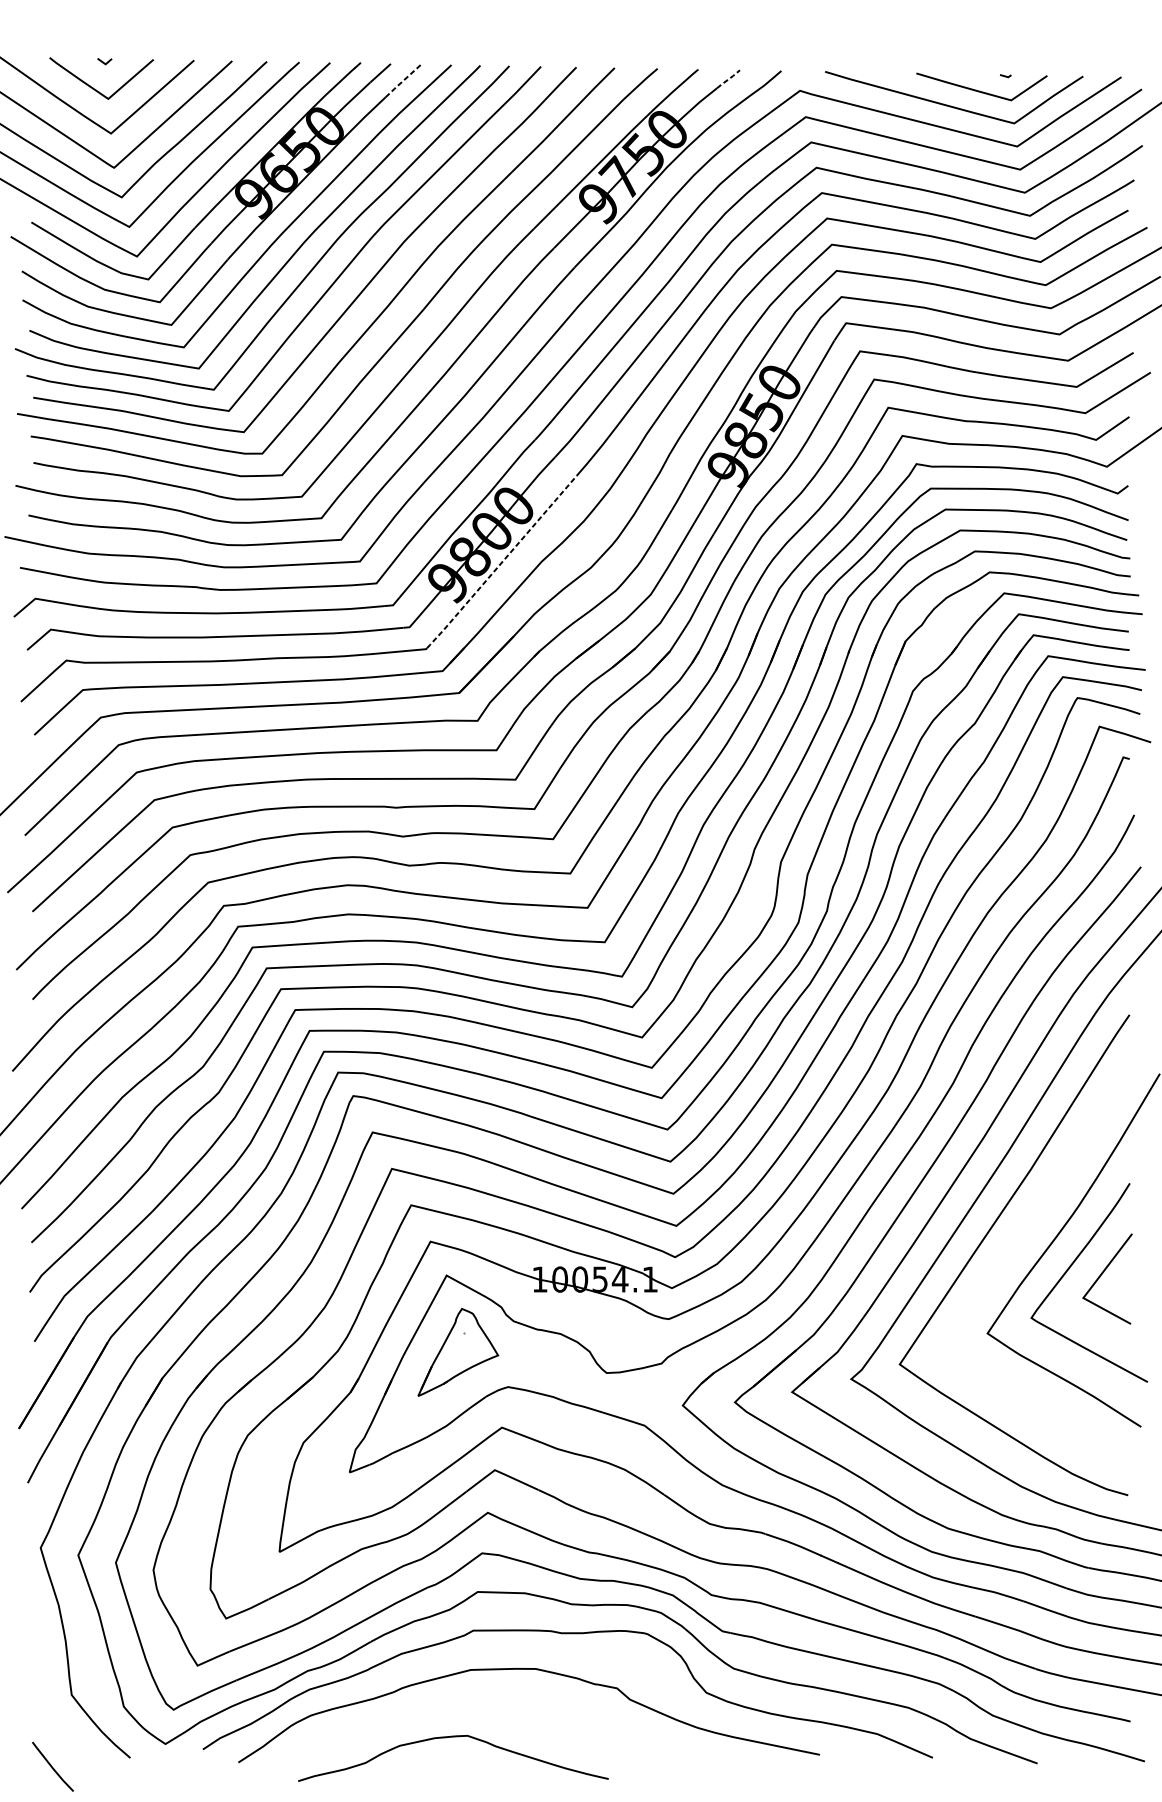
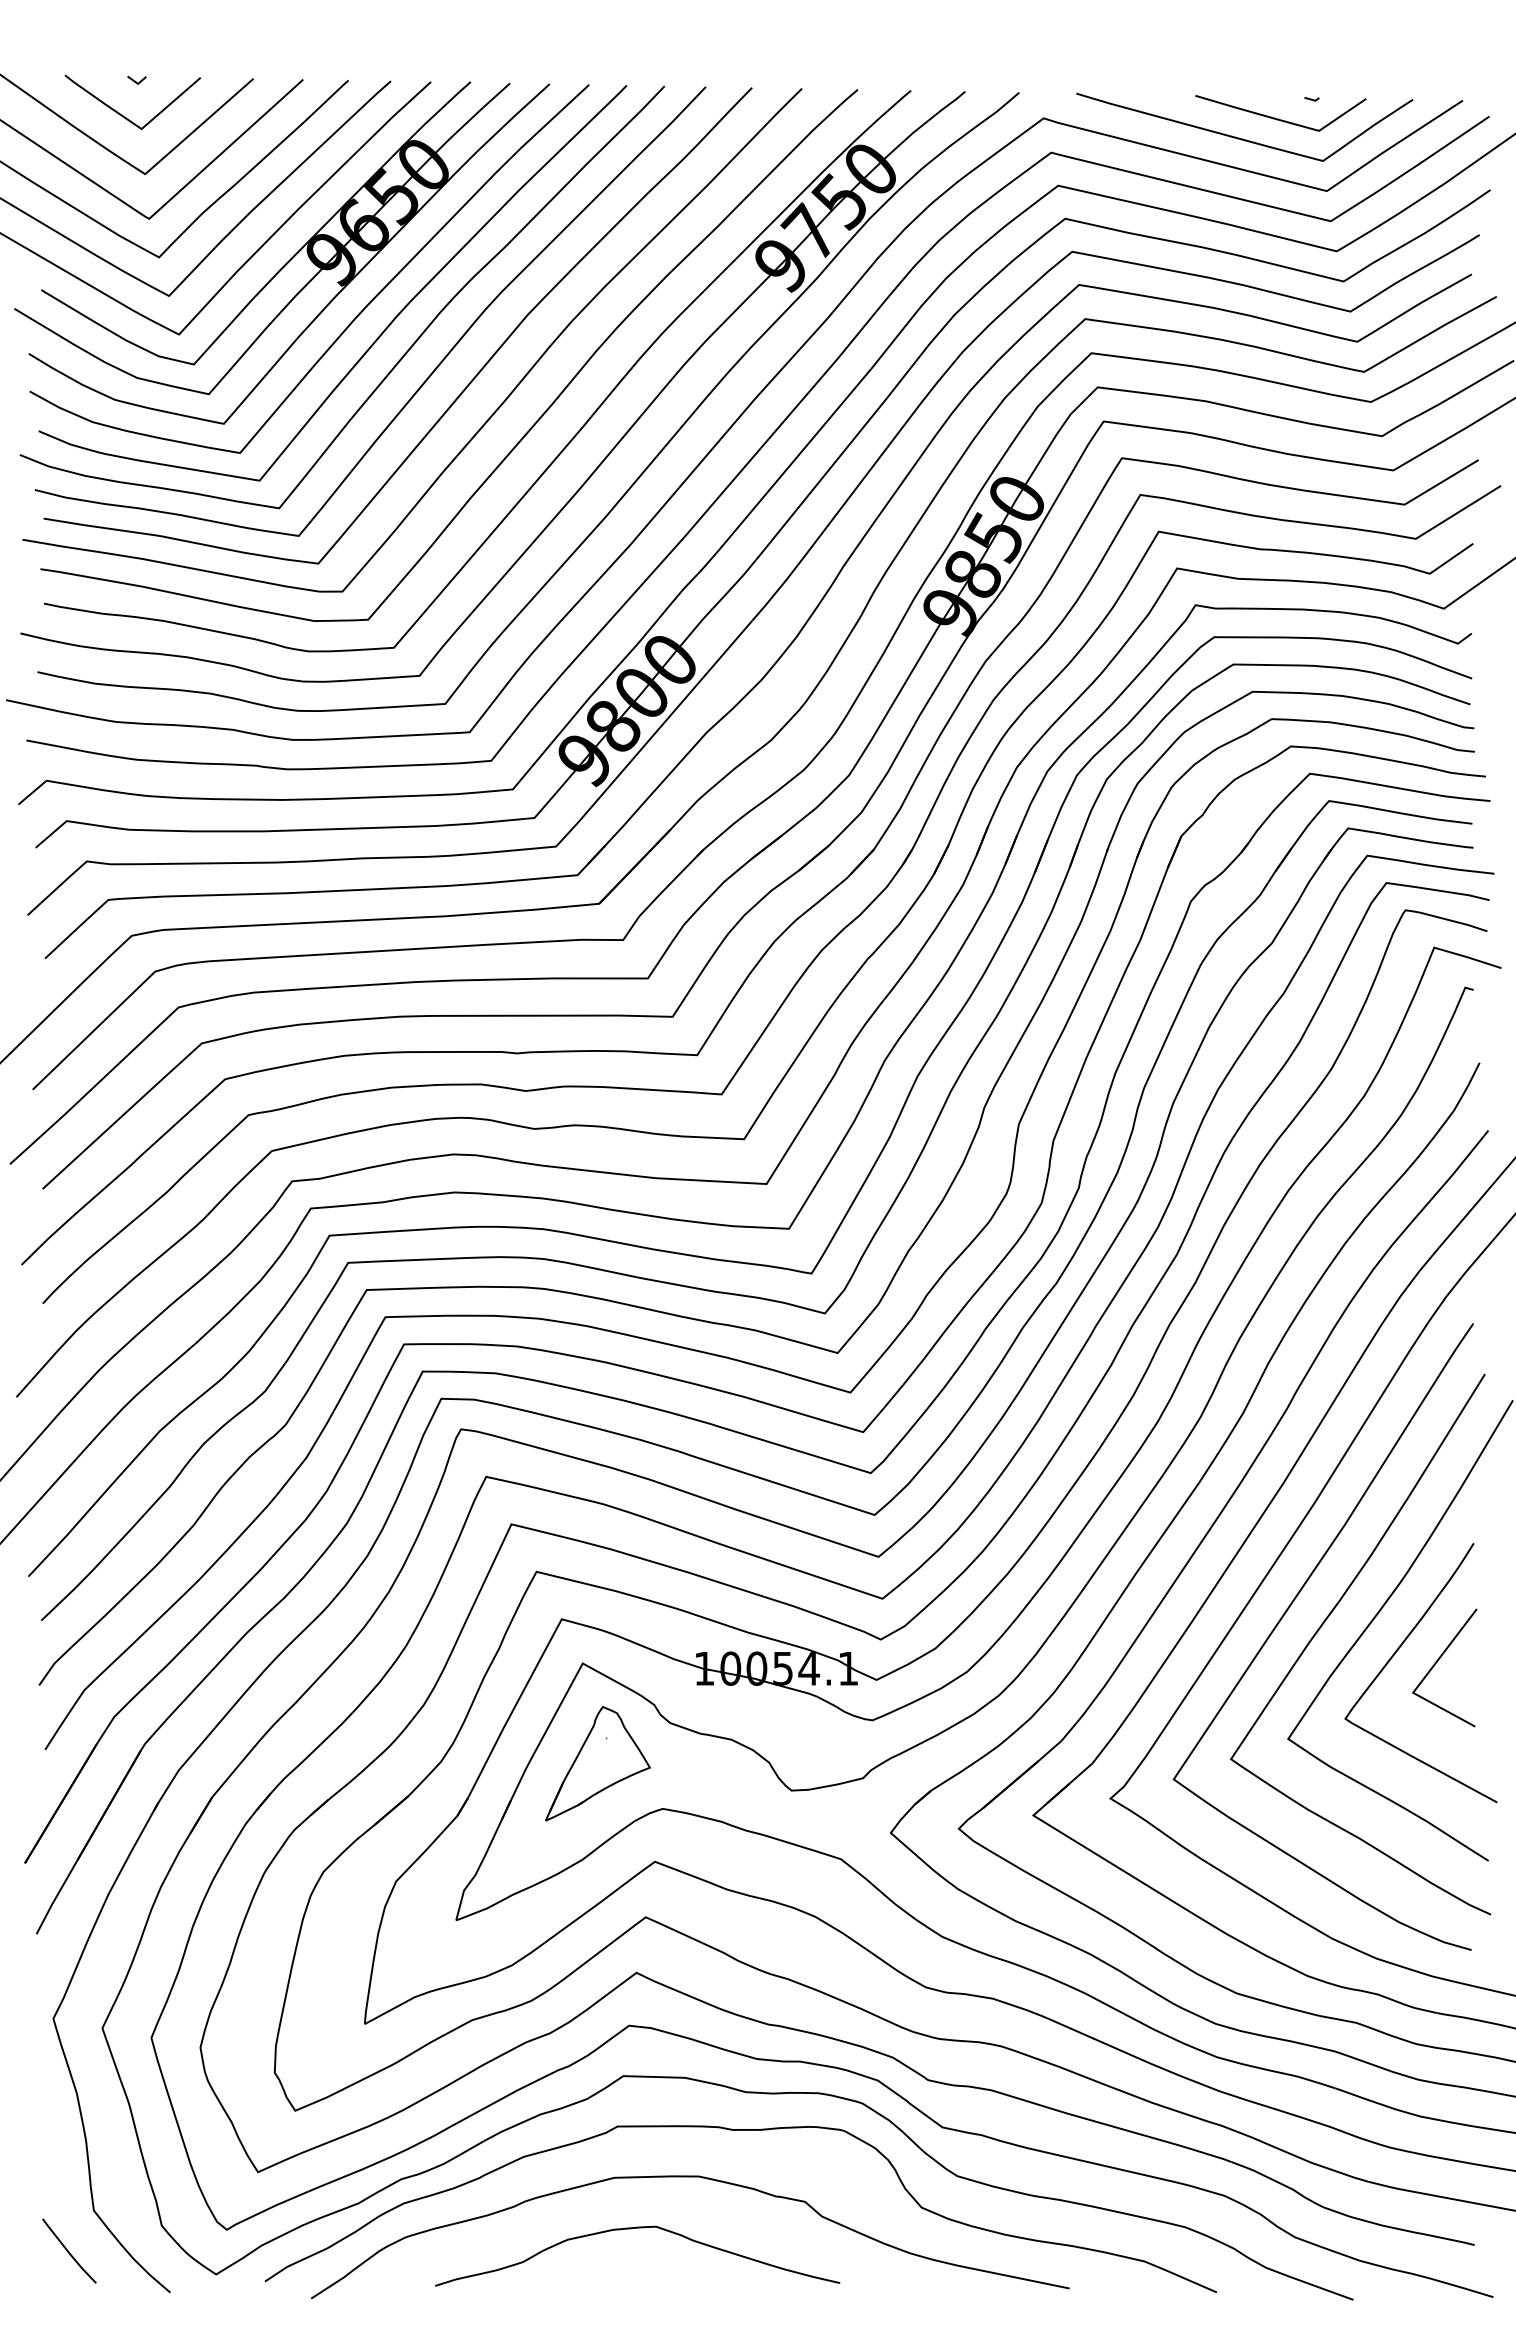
line: (728, 79) -> (950, 103), dashed -> solid
line: (403, 80) -> (526, 105), dashed -> solid
line: (501, 563) -> (654, 734), dashed -> solid
curve: (1017, 1241) -> (1327, 1619), added
curve: (448, 1737) -> (631, 2229), moved
line: (52, 1766) -> (68, 2250), moved

